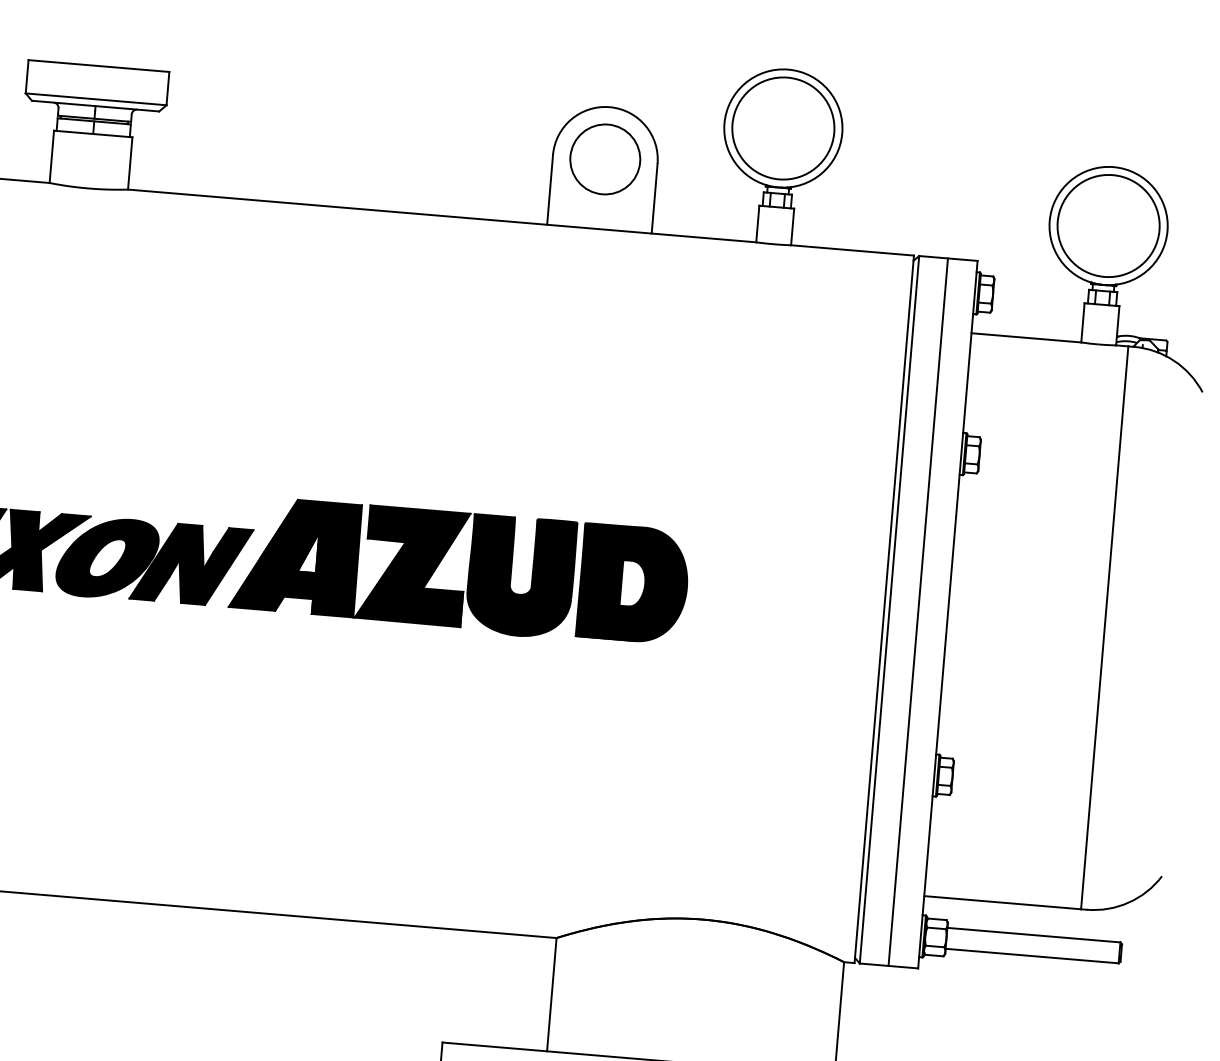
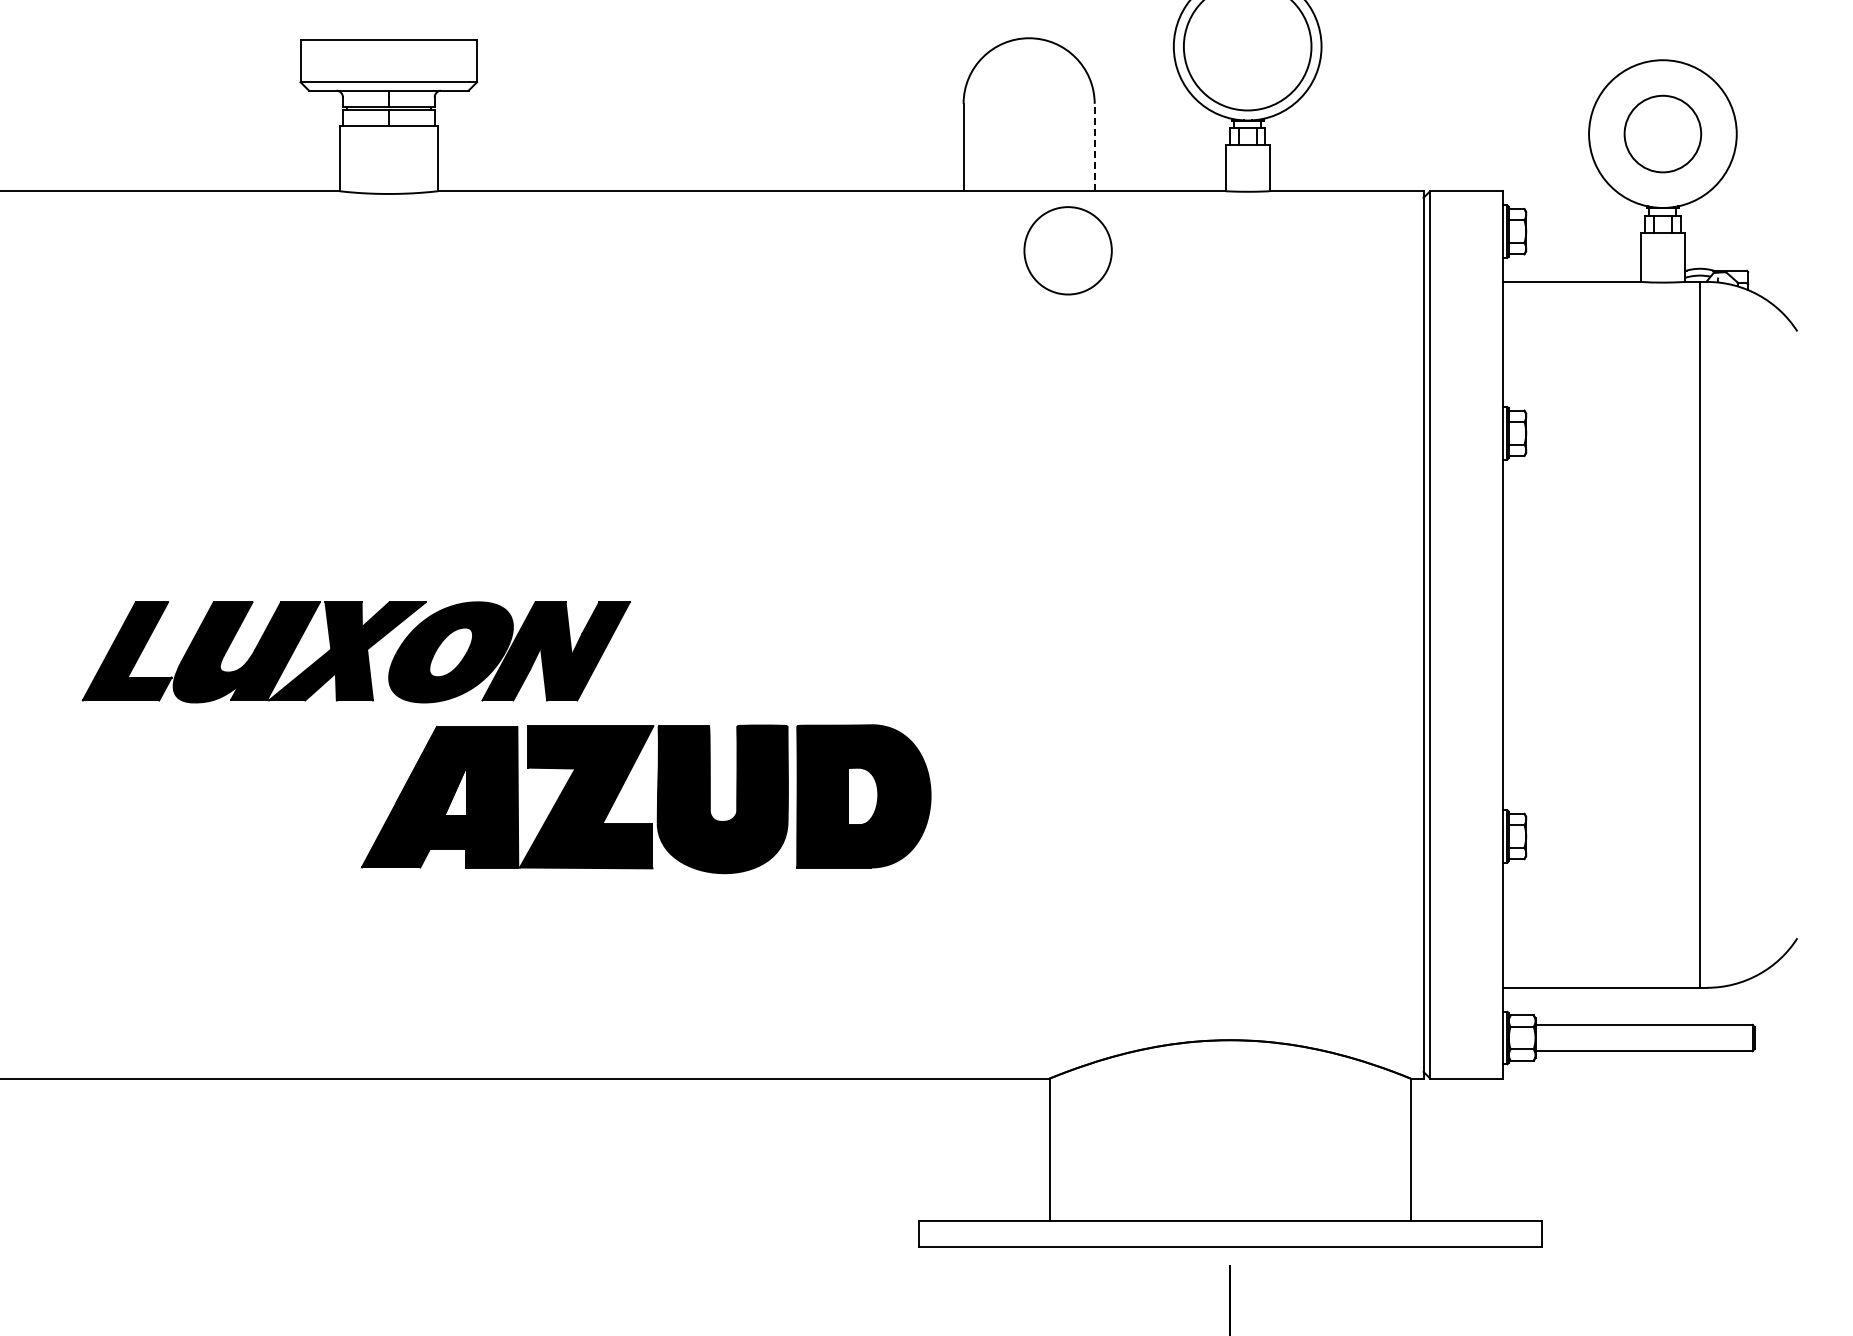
circle: (604, 159) -> (1067, 250), moved
line: (654, 198) -> (1094, 147), solid -> dashed
circle: (1108, 225) -> (1662, 133), size x0.6
part: (468, 572) -> (657, 799), moved
line: (918, 611) -> (1466, 634), removed

